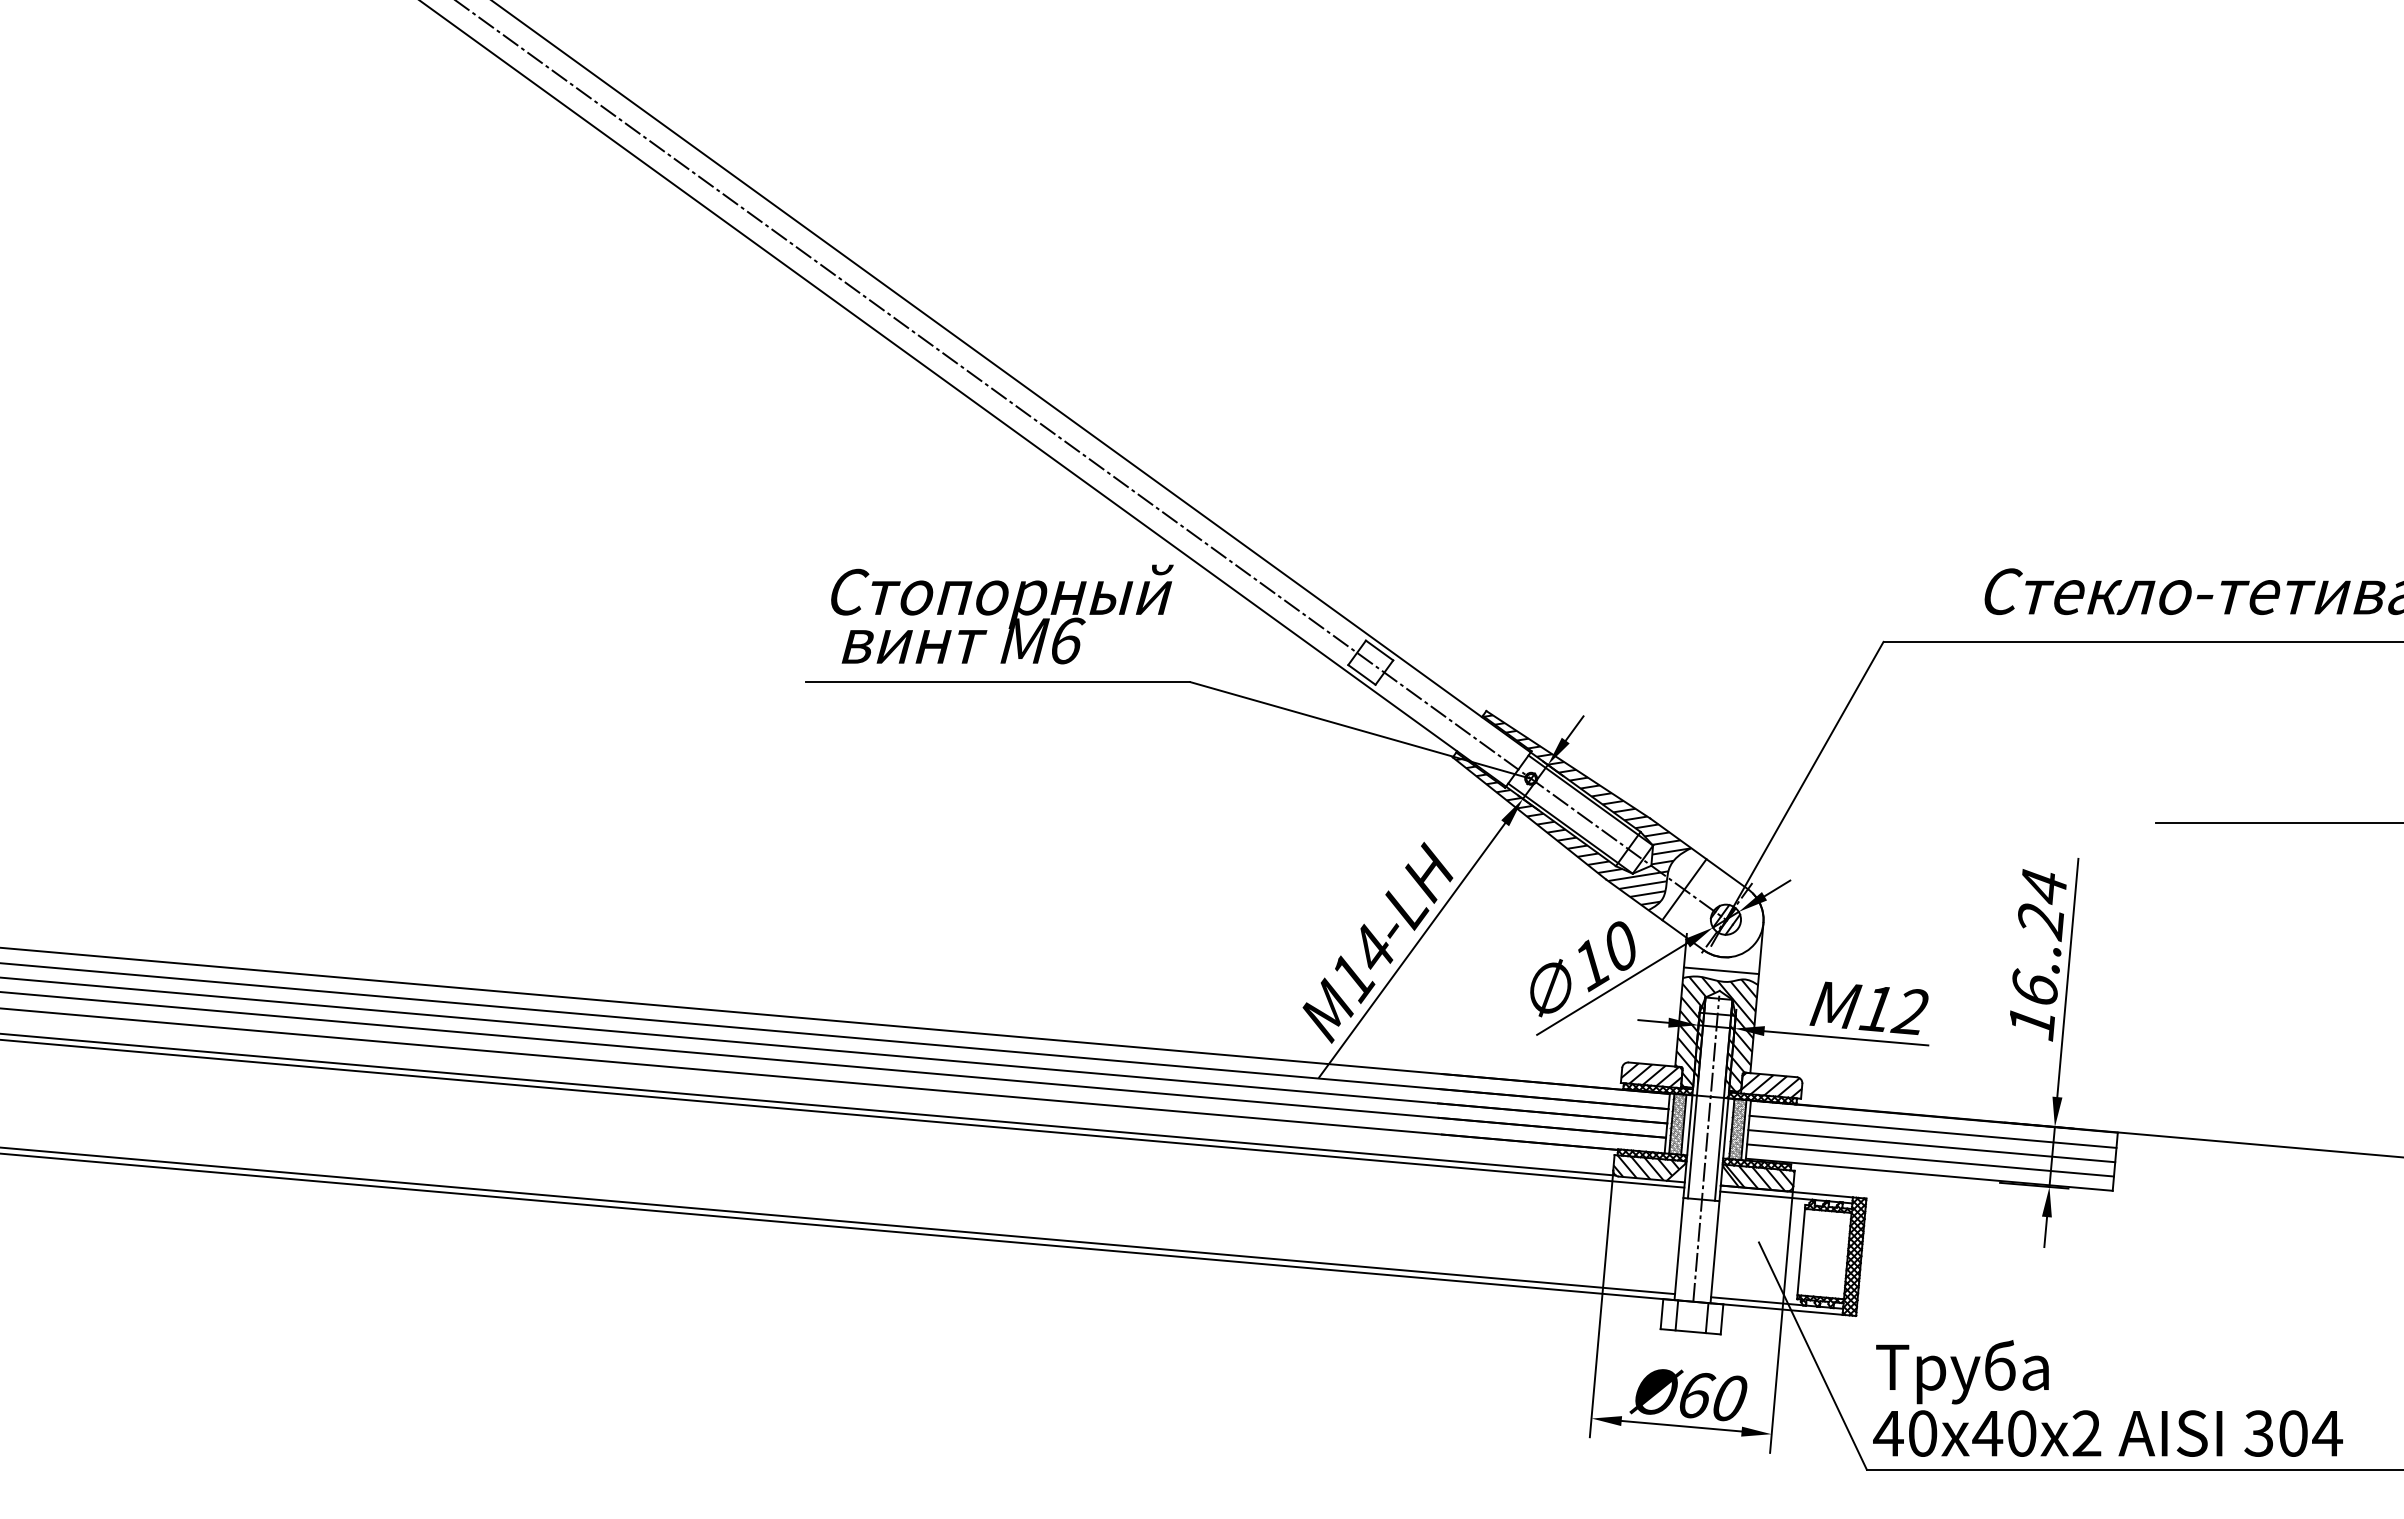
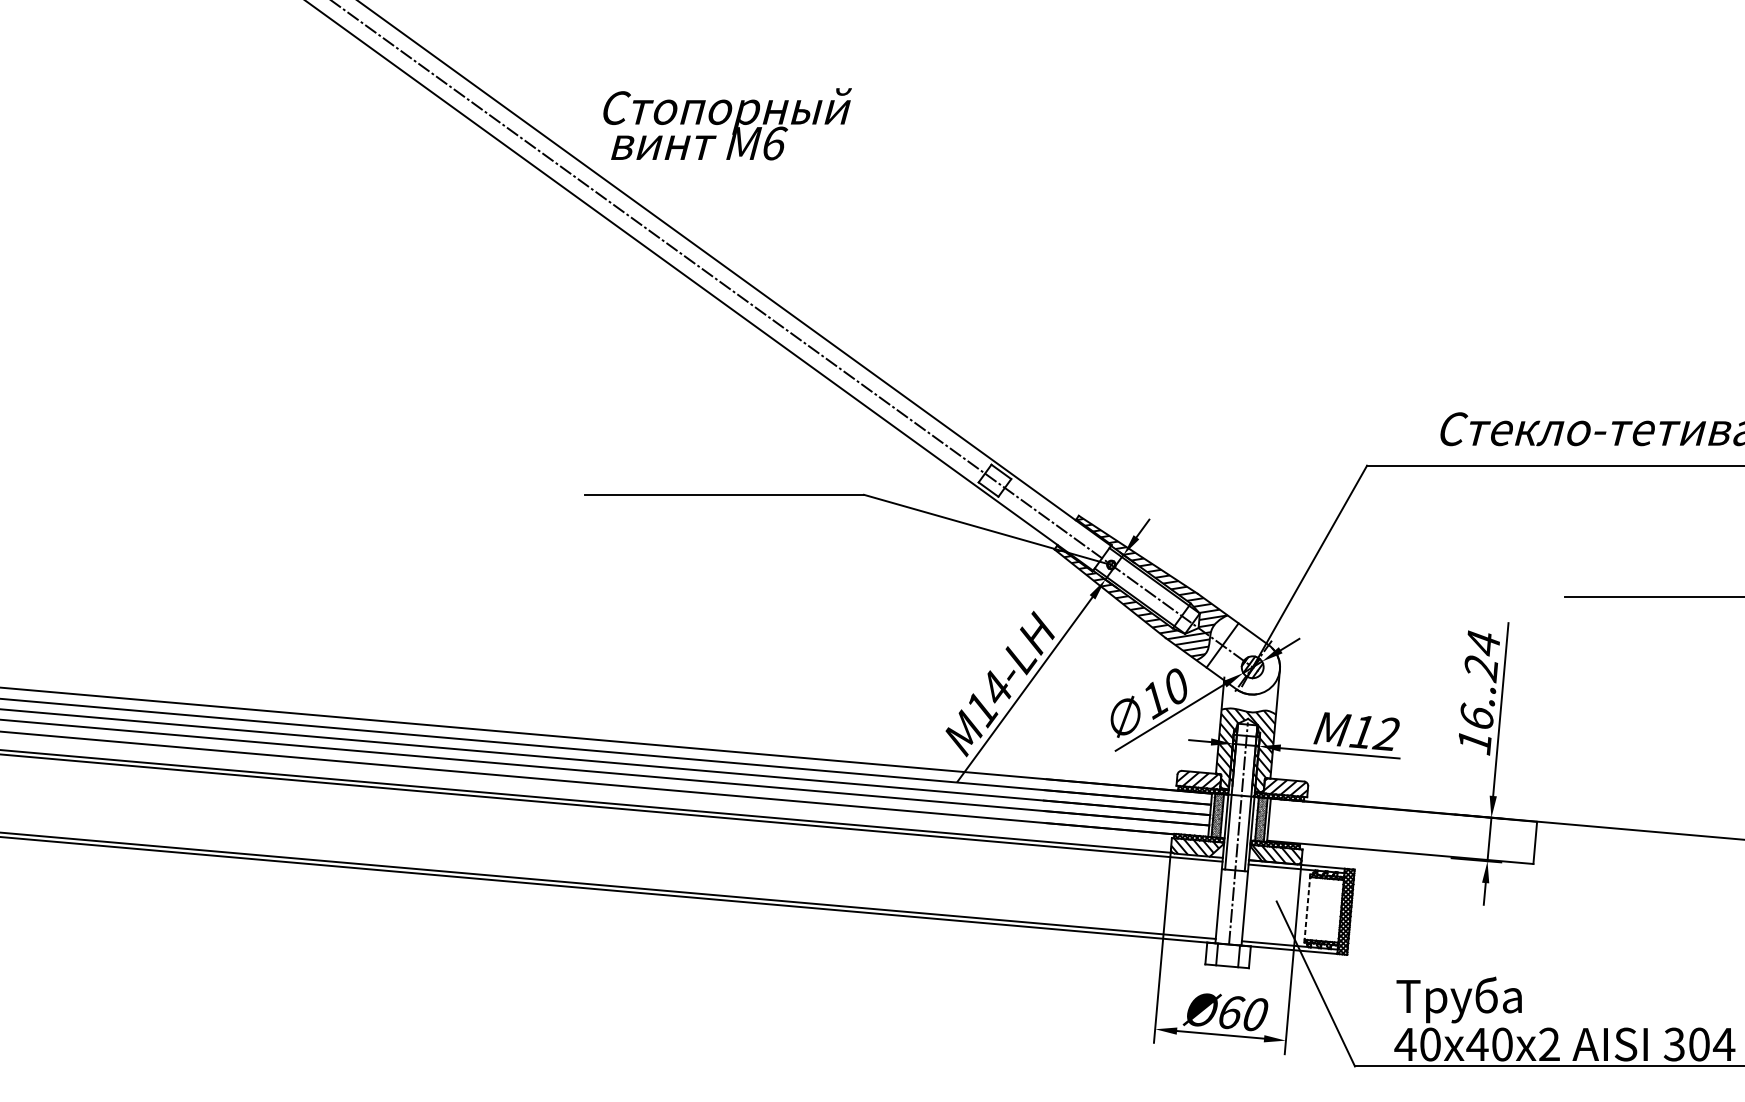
text: (1002, 614) -> (727, 124), moved
line: (1721, 970) -> (1249, 704), removed
line: (1932, 1131) -> (1402, 820), removed
line: (1931, 1146) -> (1401, 831), removed
line: (1930, 1160) -> (1401, 842), removed
line: (1801, 1252) -> (1307, 908), solid -> dashed
text: (2107, 1398) -> (1564, 1019), moved

